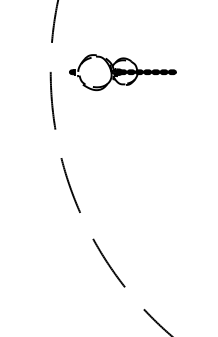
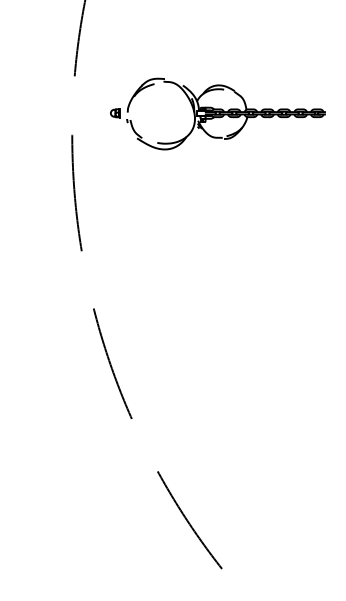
part: (122, 72) -> (216, 113), moved

